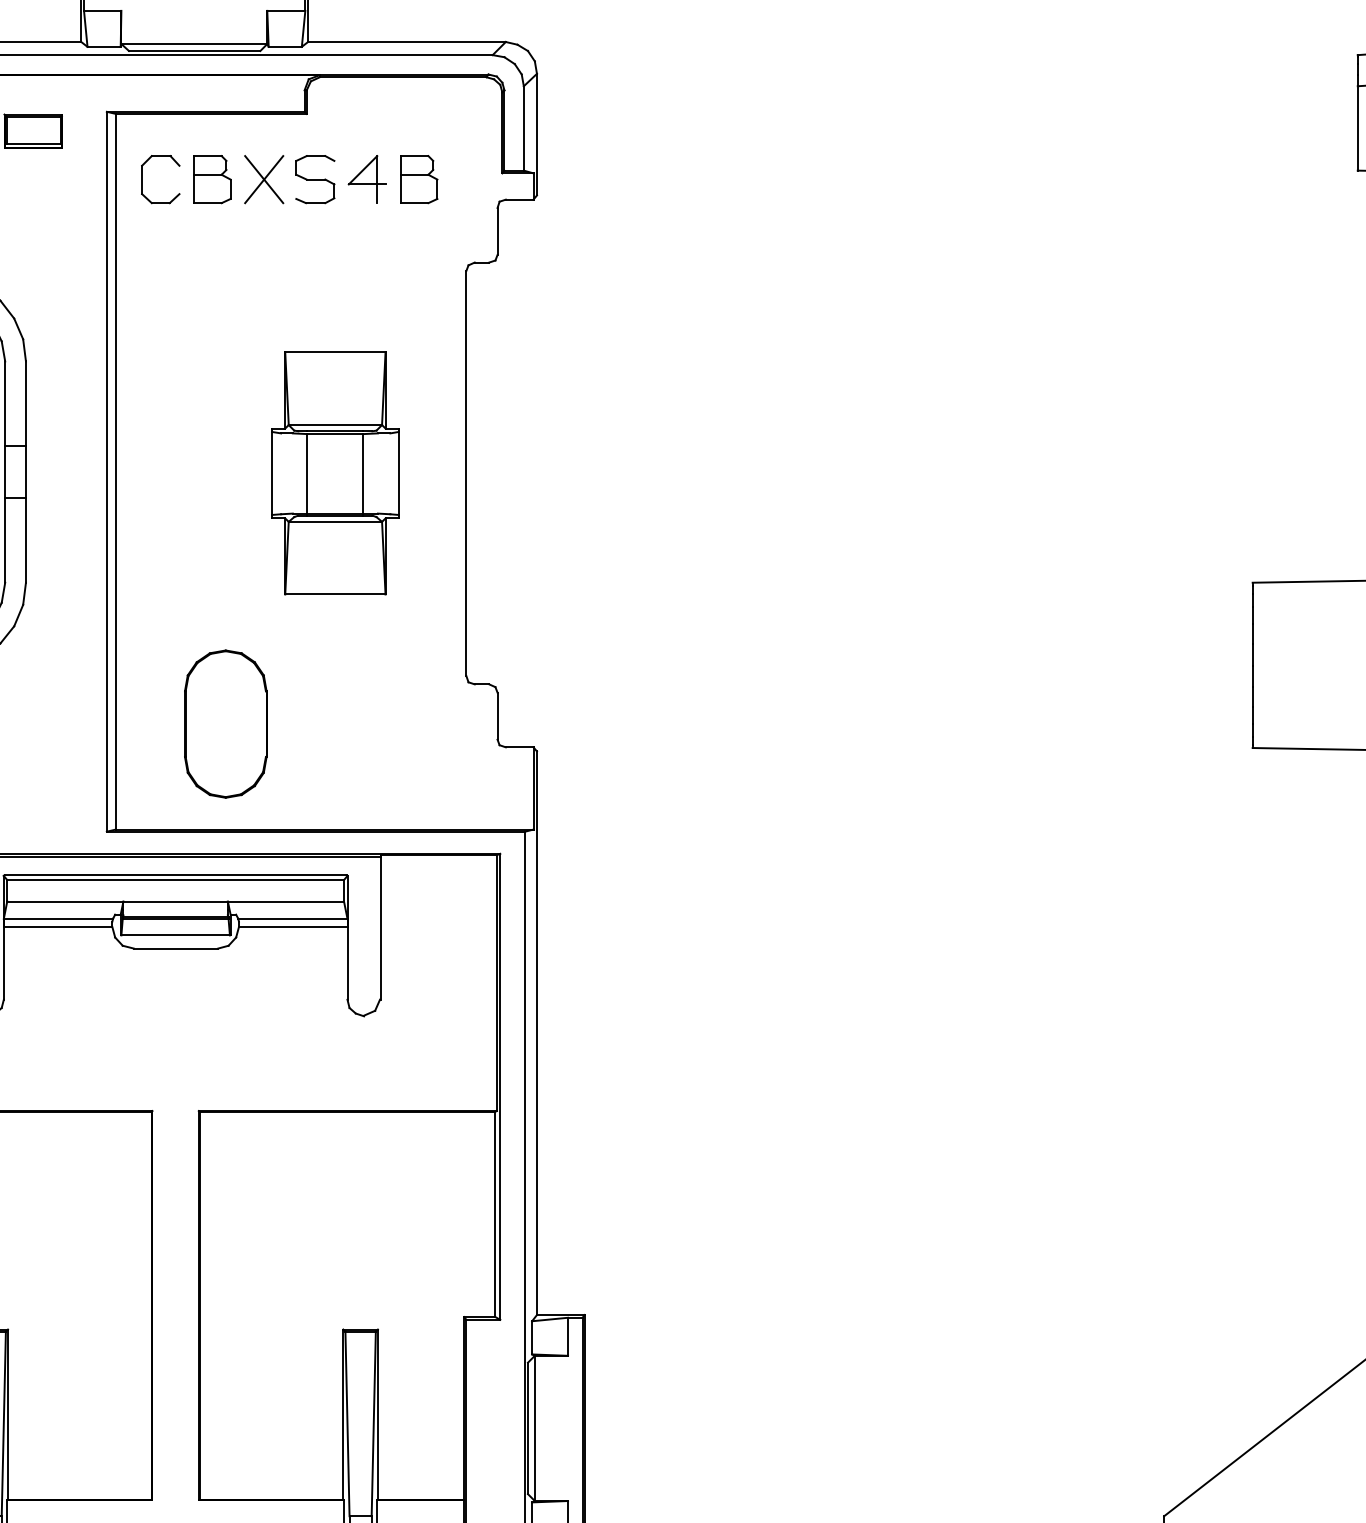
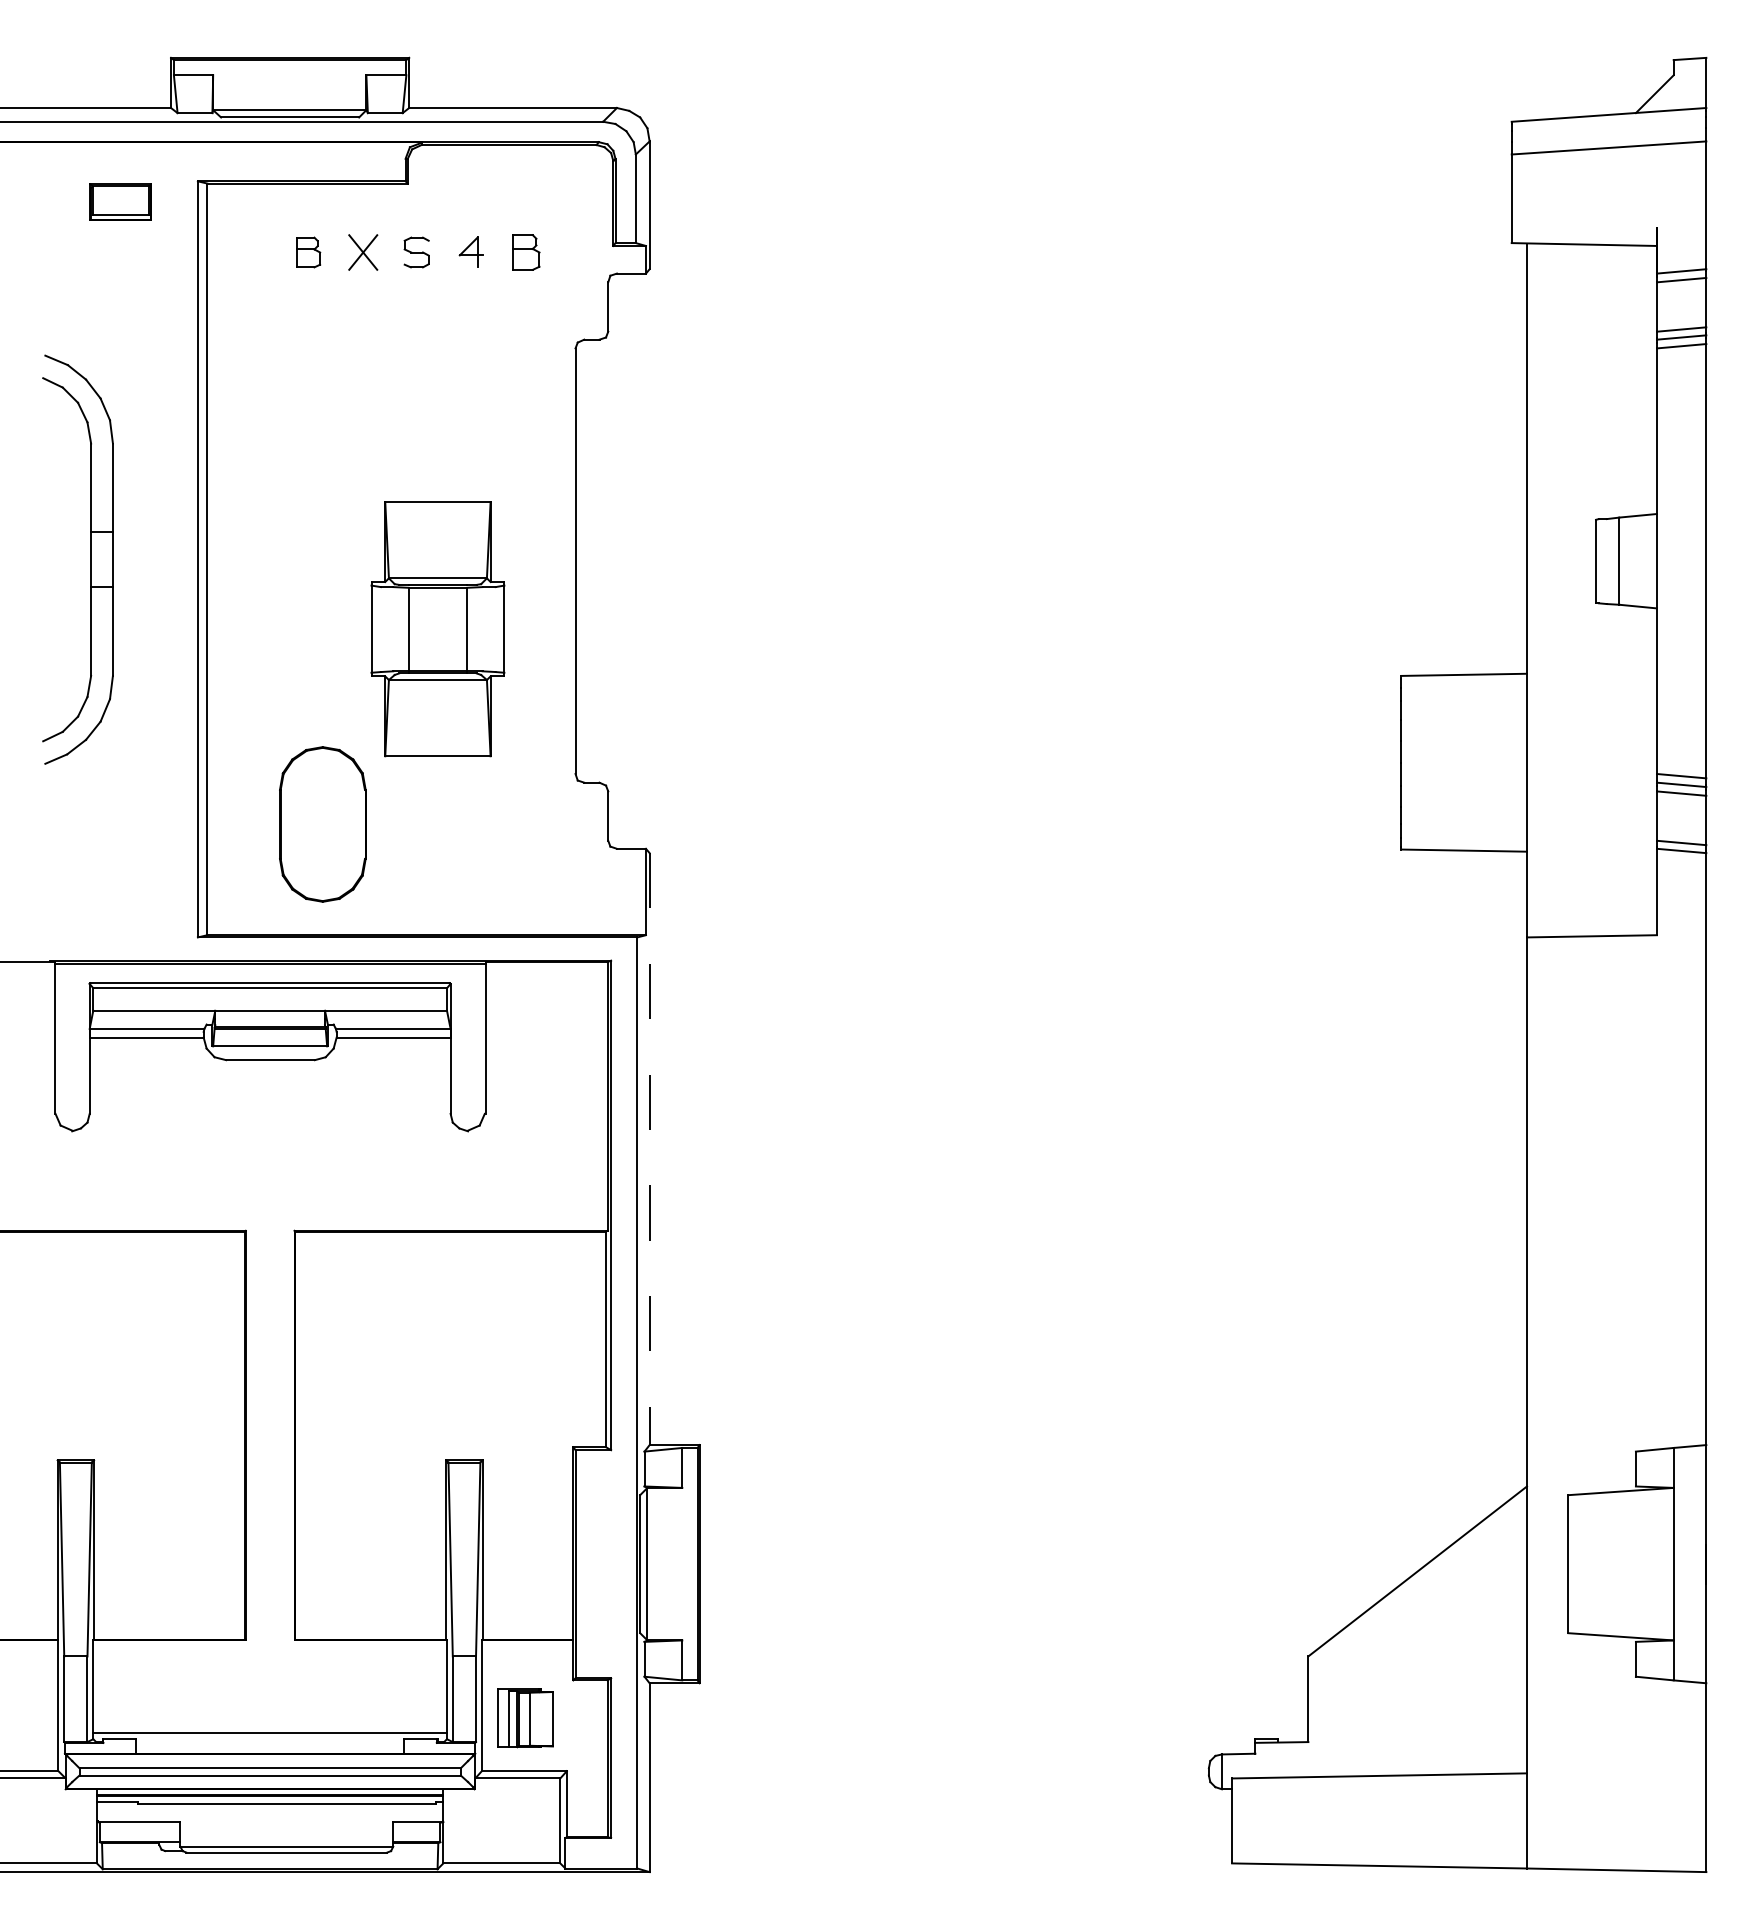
part: (367, 178) -> (471, 251), size x0.6
part: (142, 179) -> (235, 252), removed
part: (212, 179) -> (308, 252), size x0.6
part: (264, 179) -> (363, 252), size x0.7
part: (314, 179) -> (416, 252), size x0.6
part: (419, 179) -> (526, 252), size x0.7
part: (334, 473) -> (437, 629), moved
line: (536, 1033) -> (649, 1149), solid -> dashed

